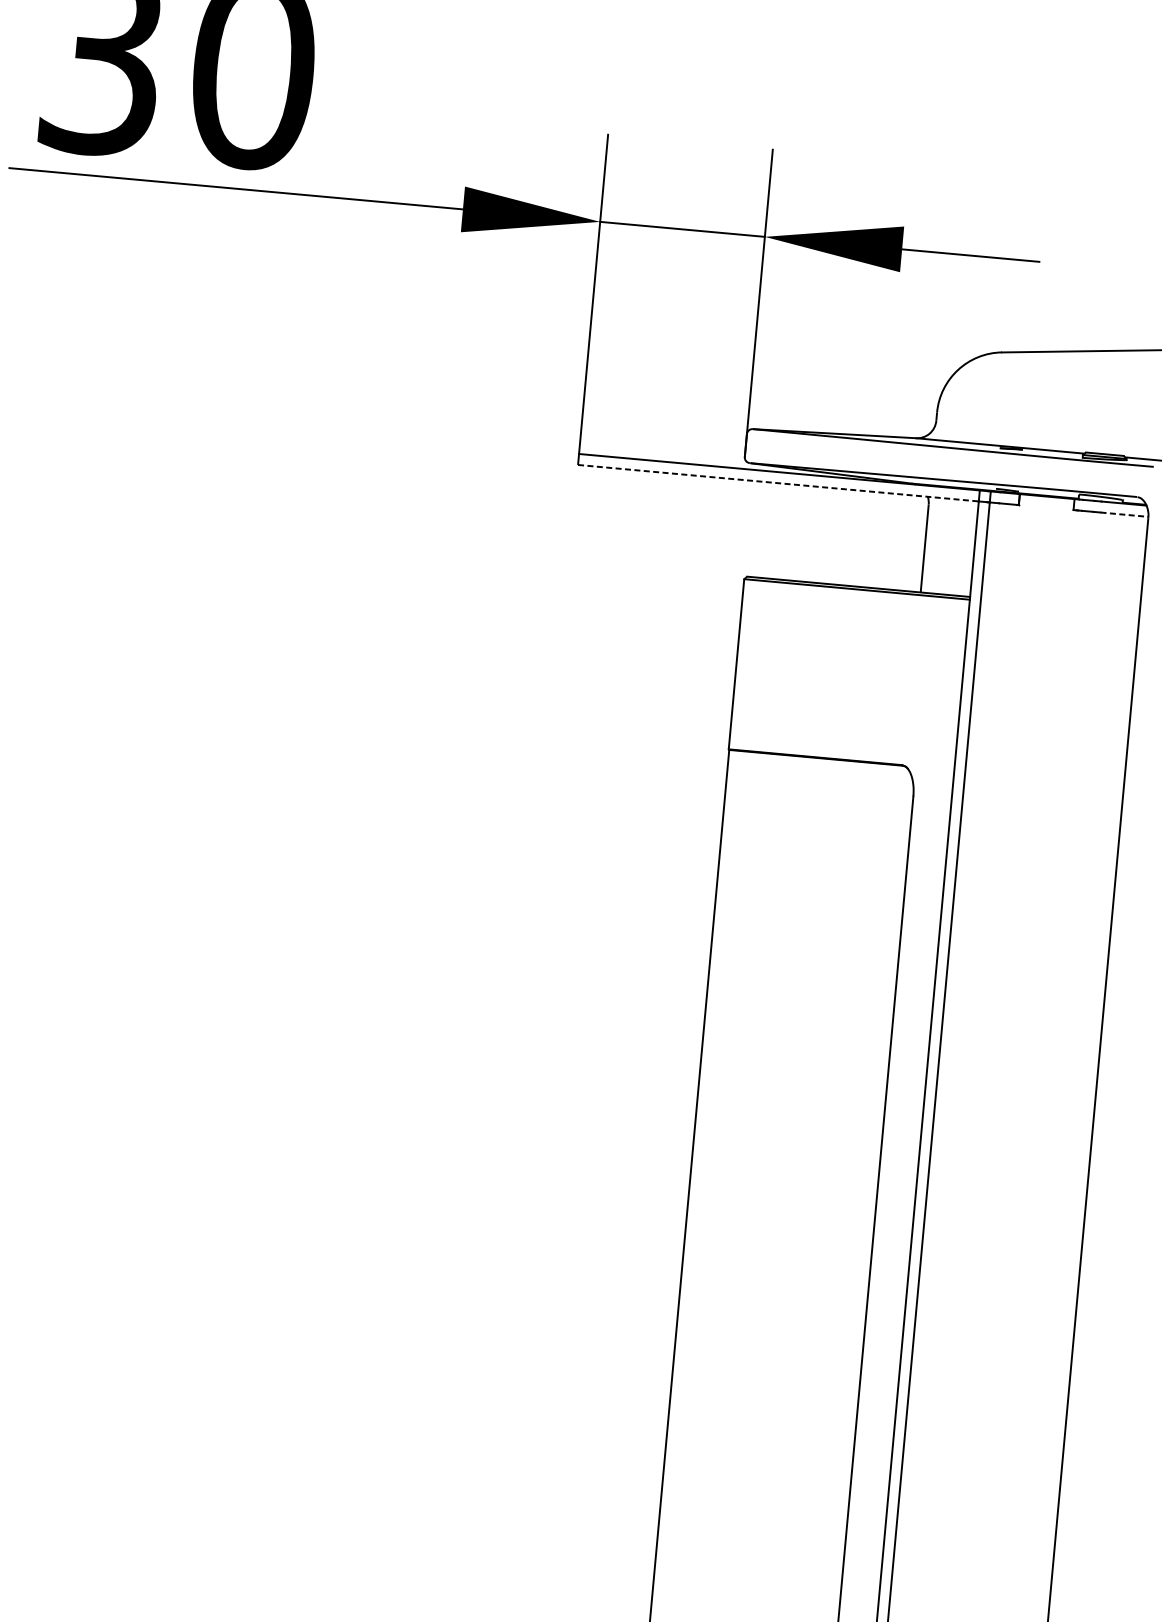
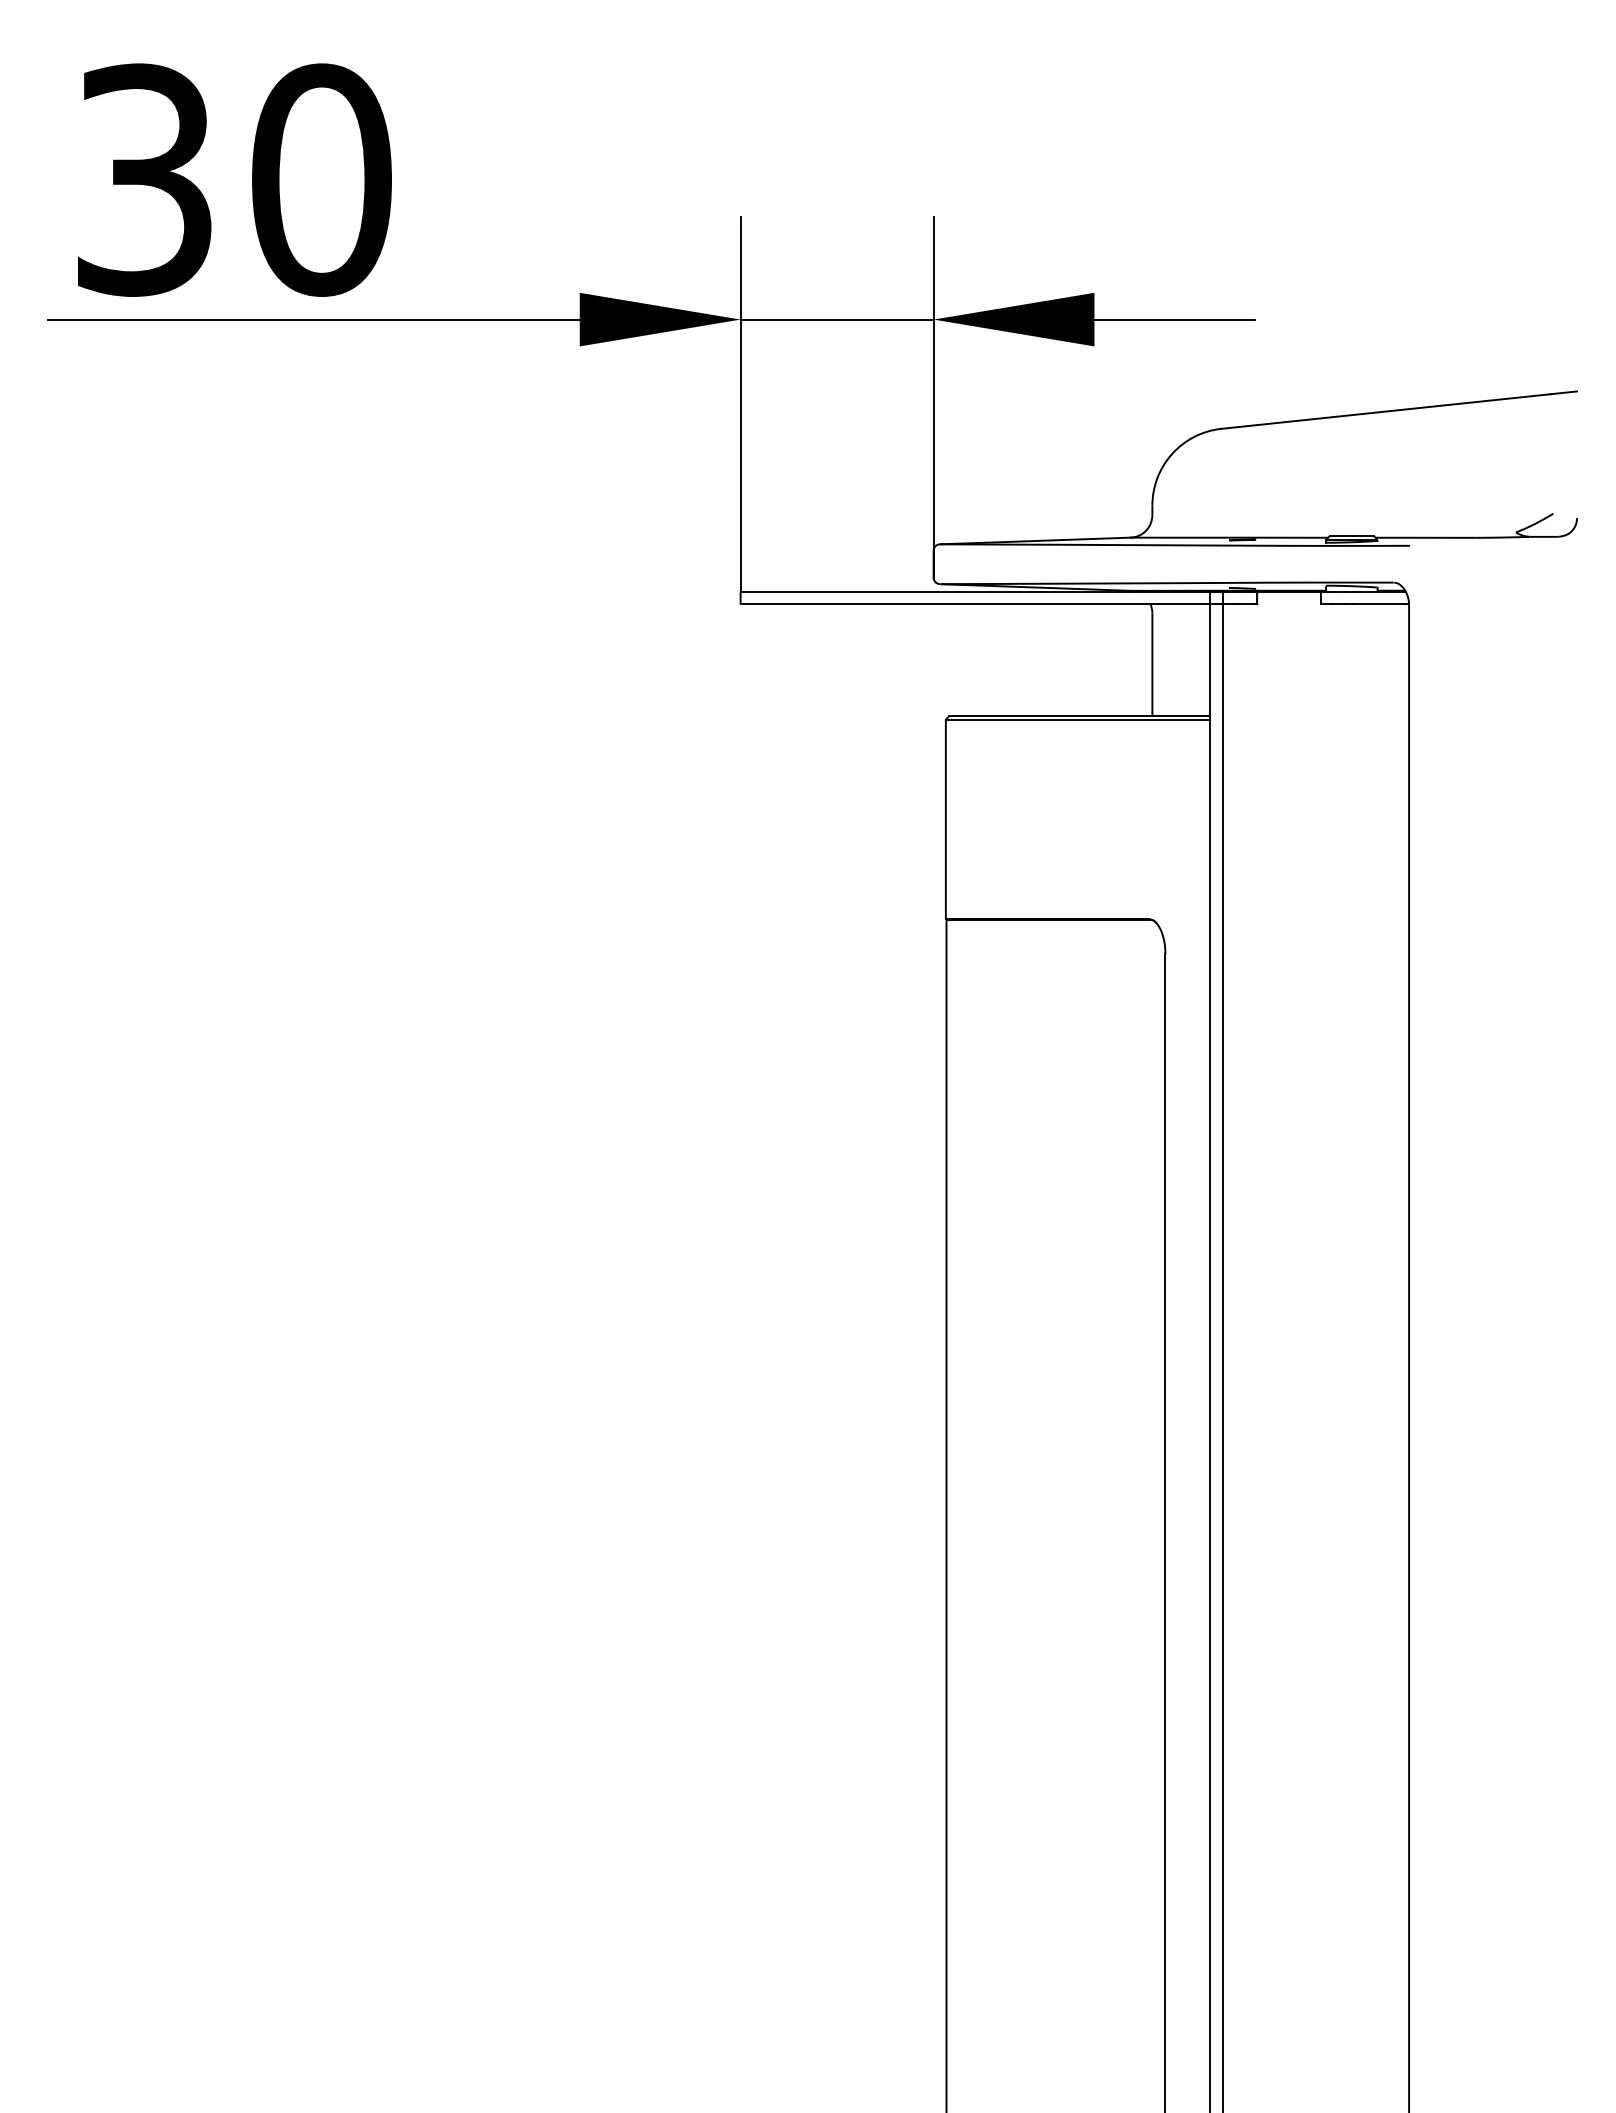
line: (778, 483) -> (975, 604), dashed -> solid
line: (1124, 514) -> (1381, 604), dashed -> solid

